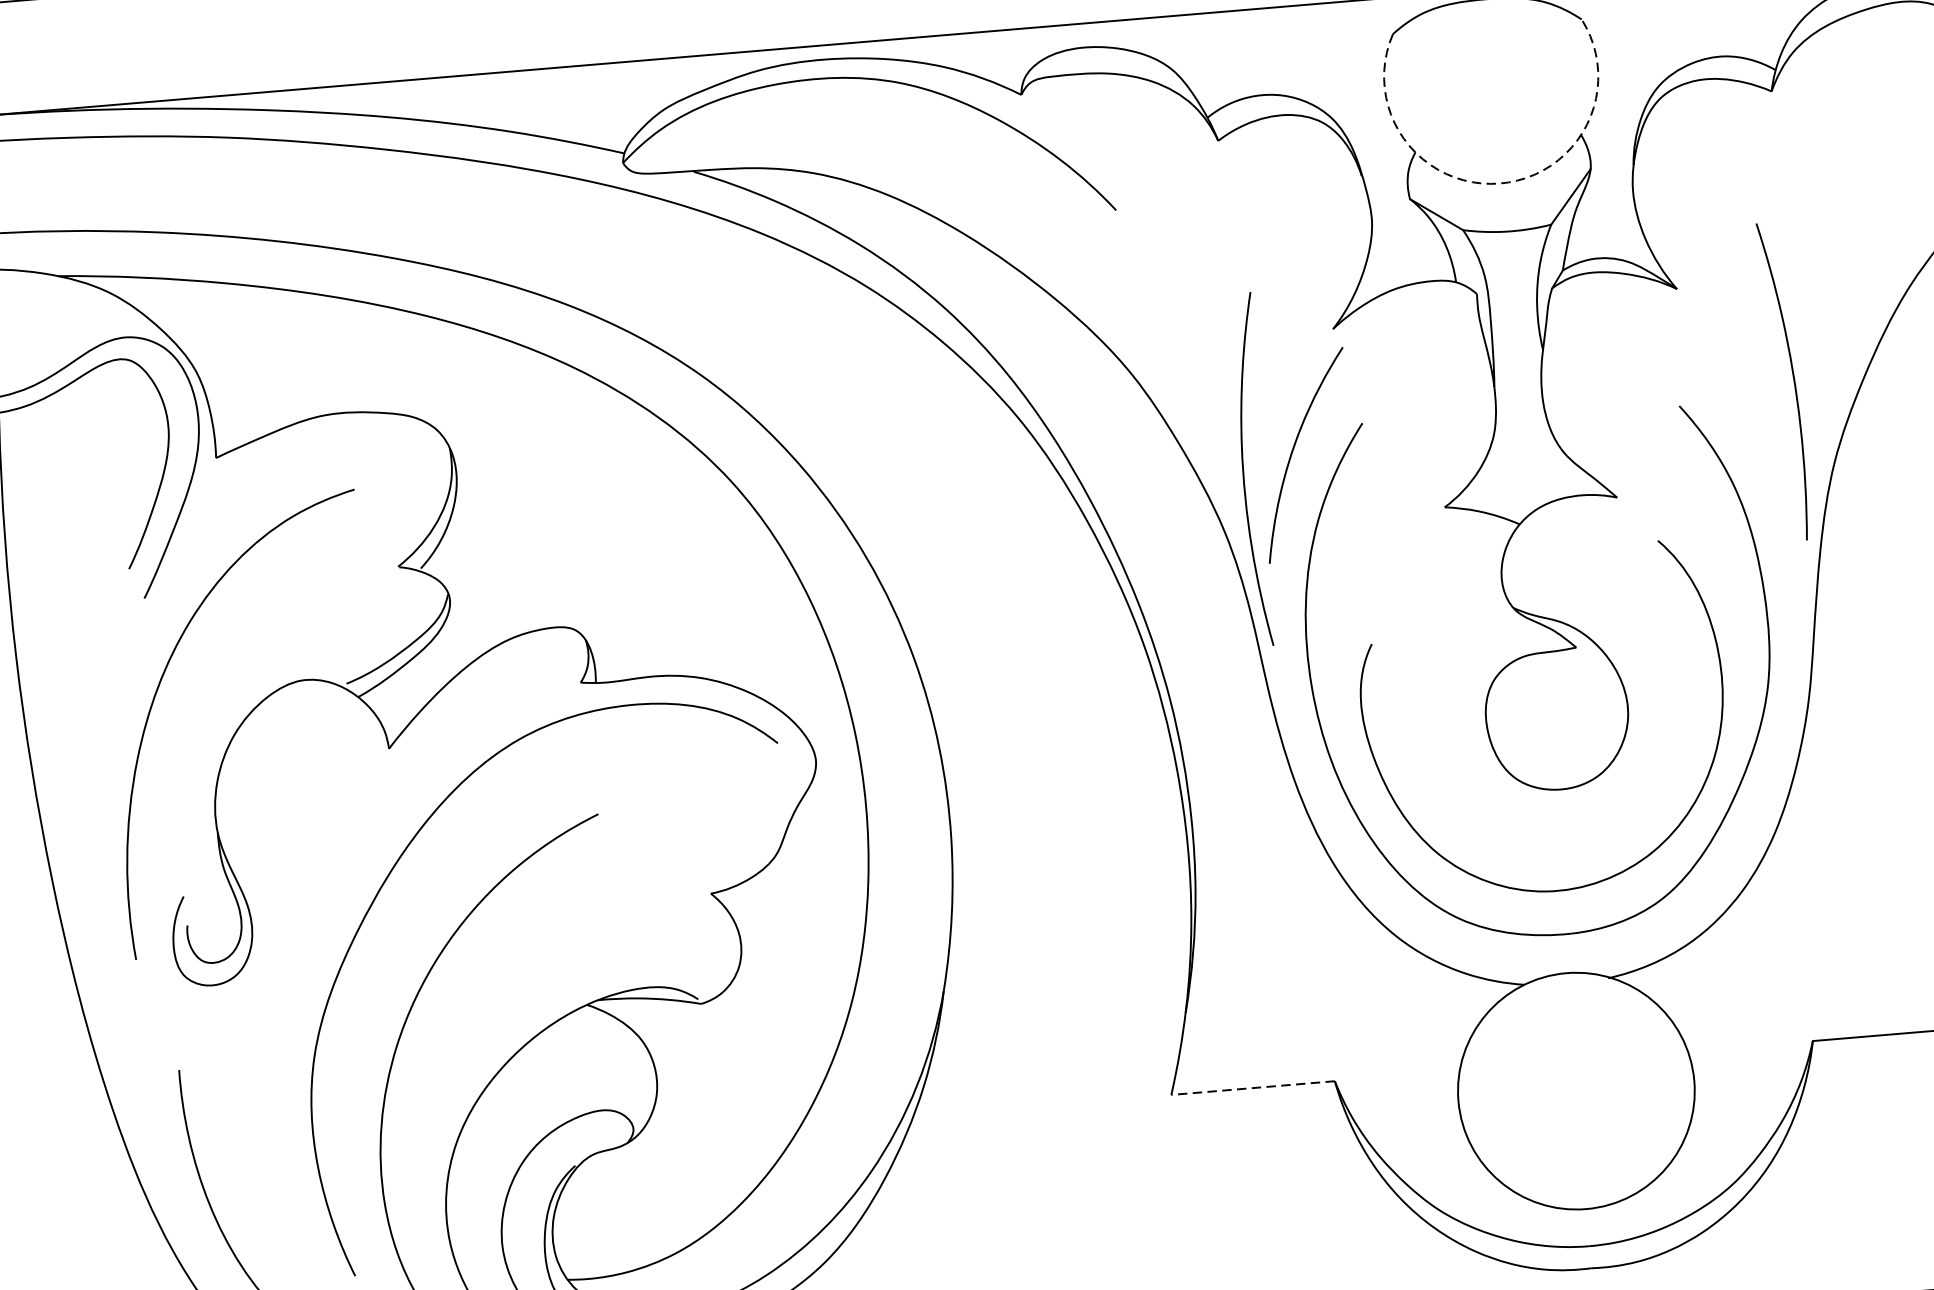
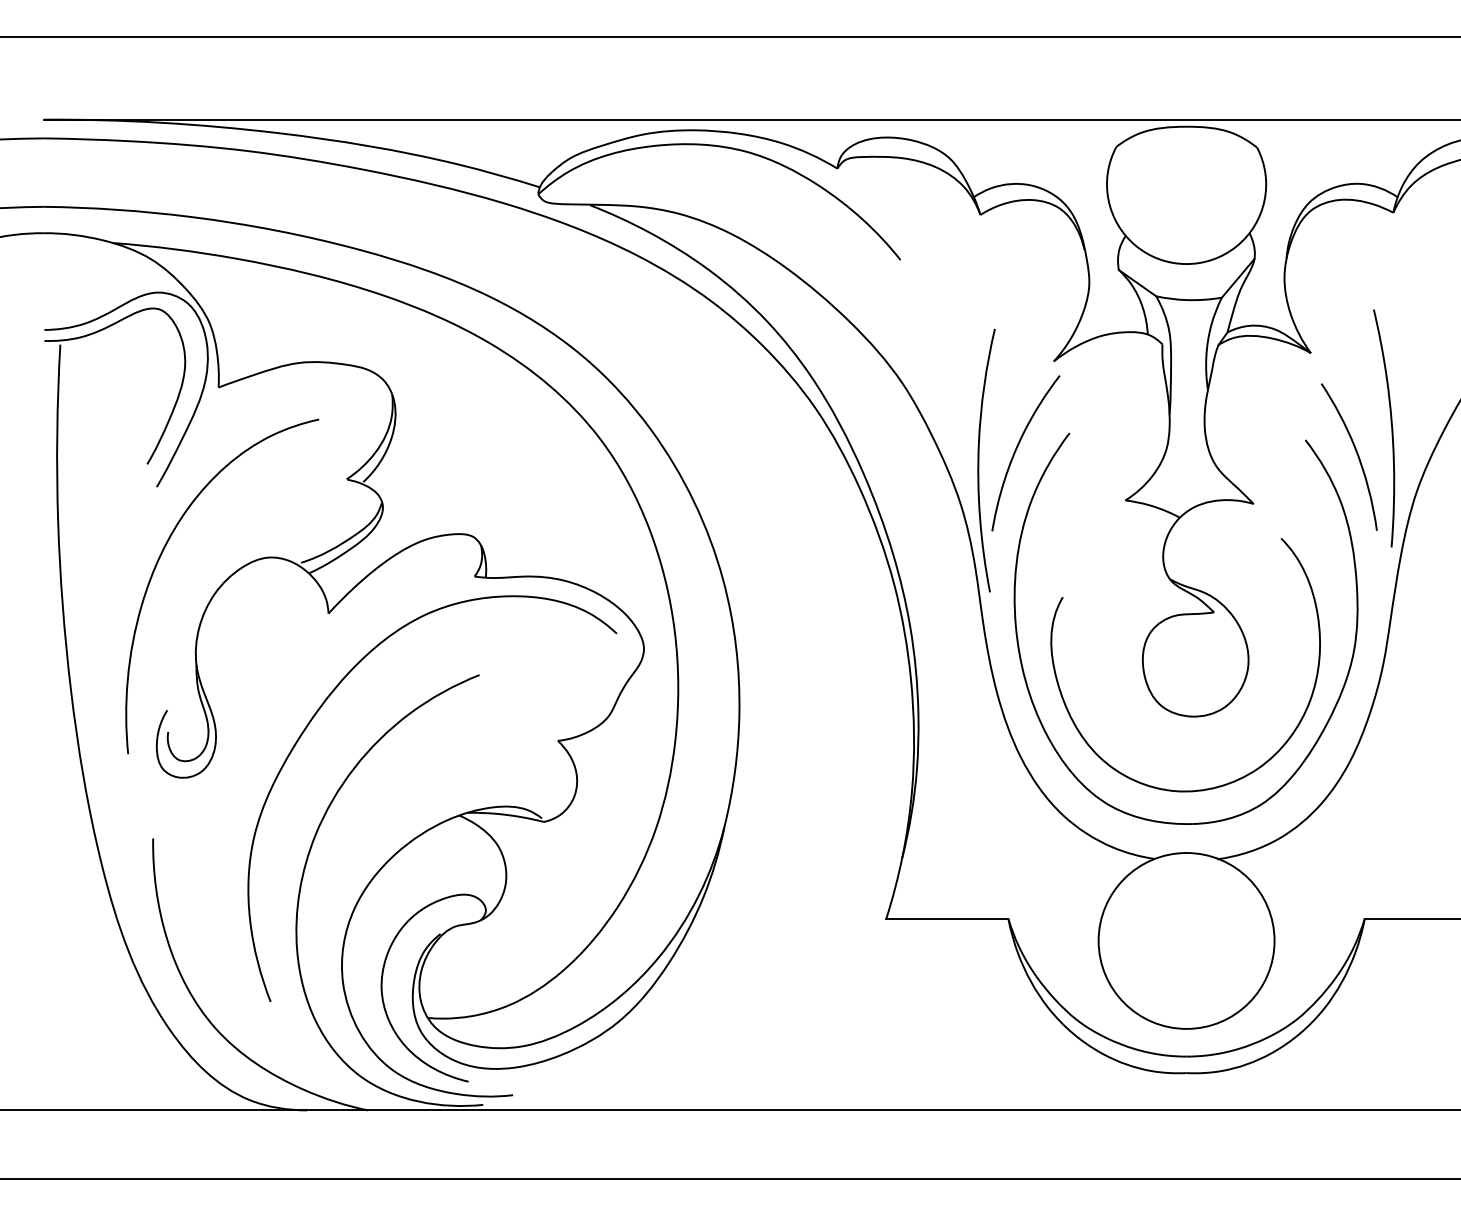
arc: (1500, 184) -> (1186, 264), dashed -> solid
curve: (1749, 419) -> (1356, 454), added
line: (1253, 1087) -> (947, 918), dashed -> solid

